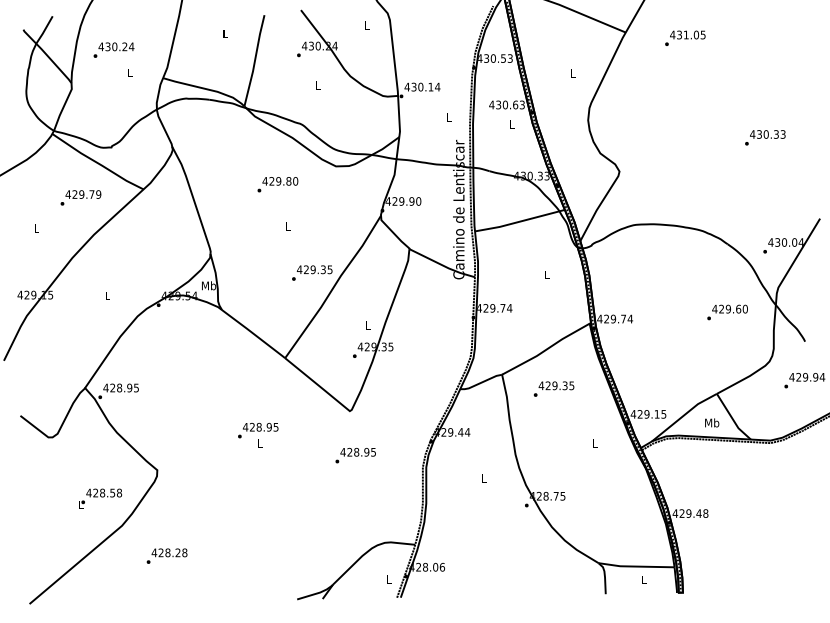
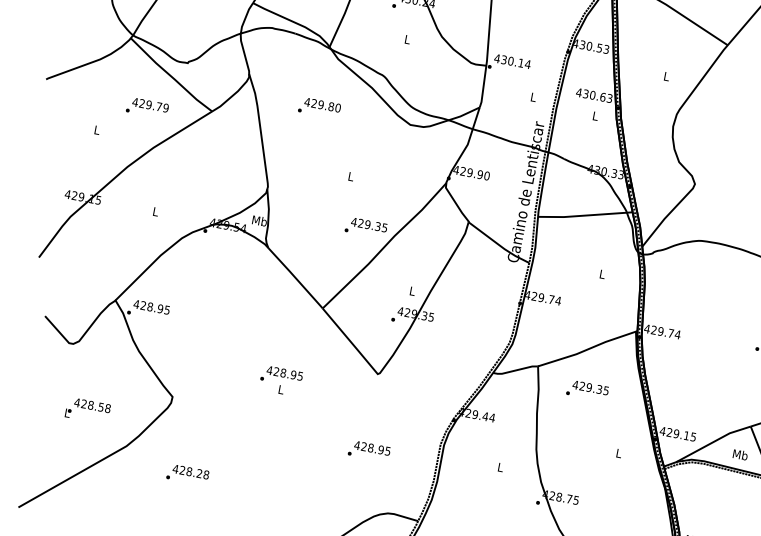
text: (277, 184) -> (319, 107), moved
text: (355, 455) -> (369, 451), moved
text: (100, 498) -> (87, 410), moved
text: (166, 555) -> (187, 474), moved

